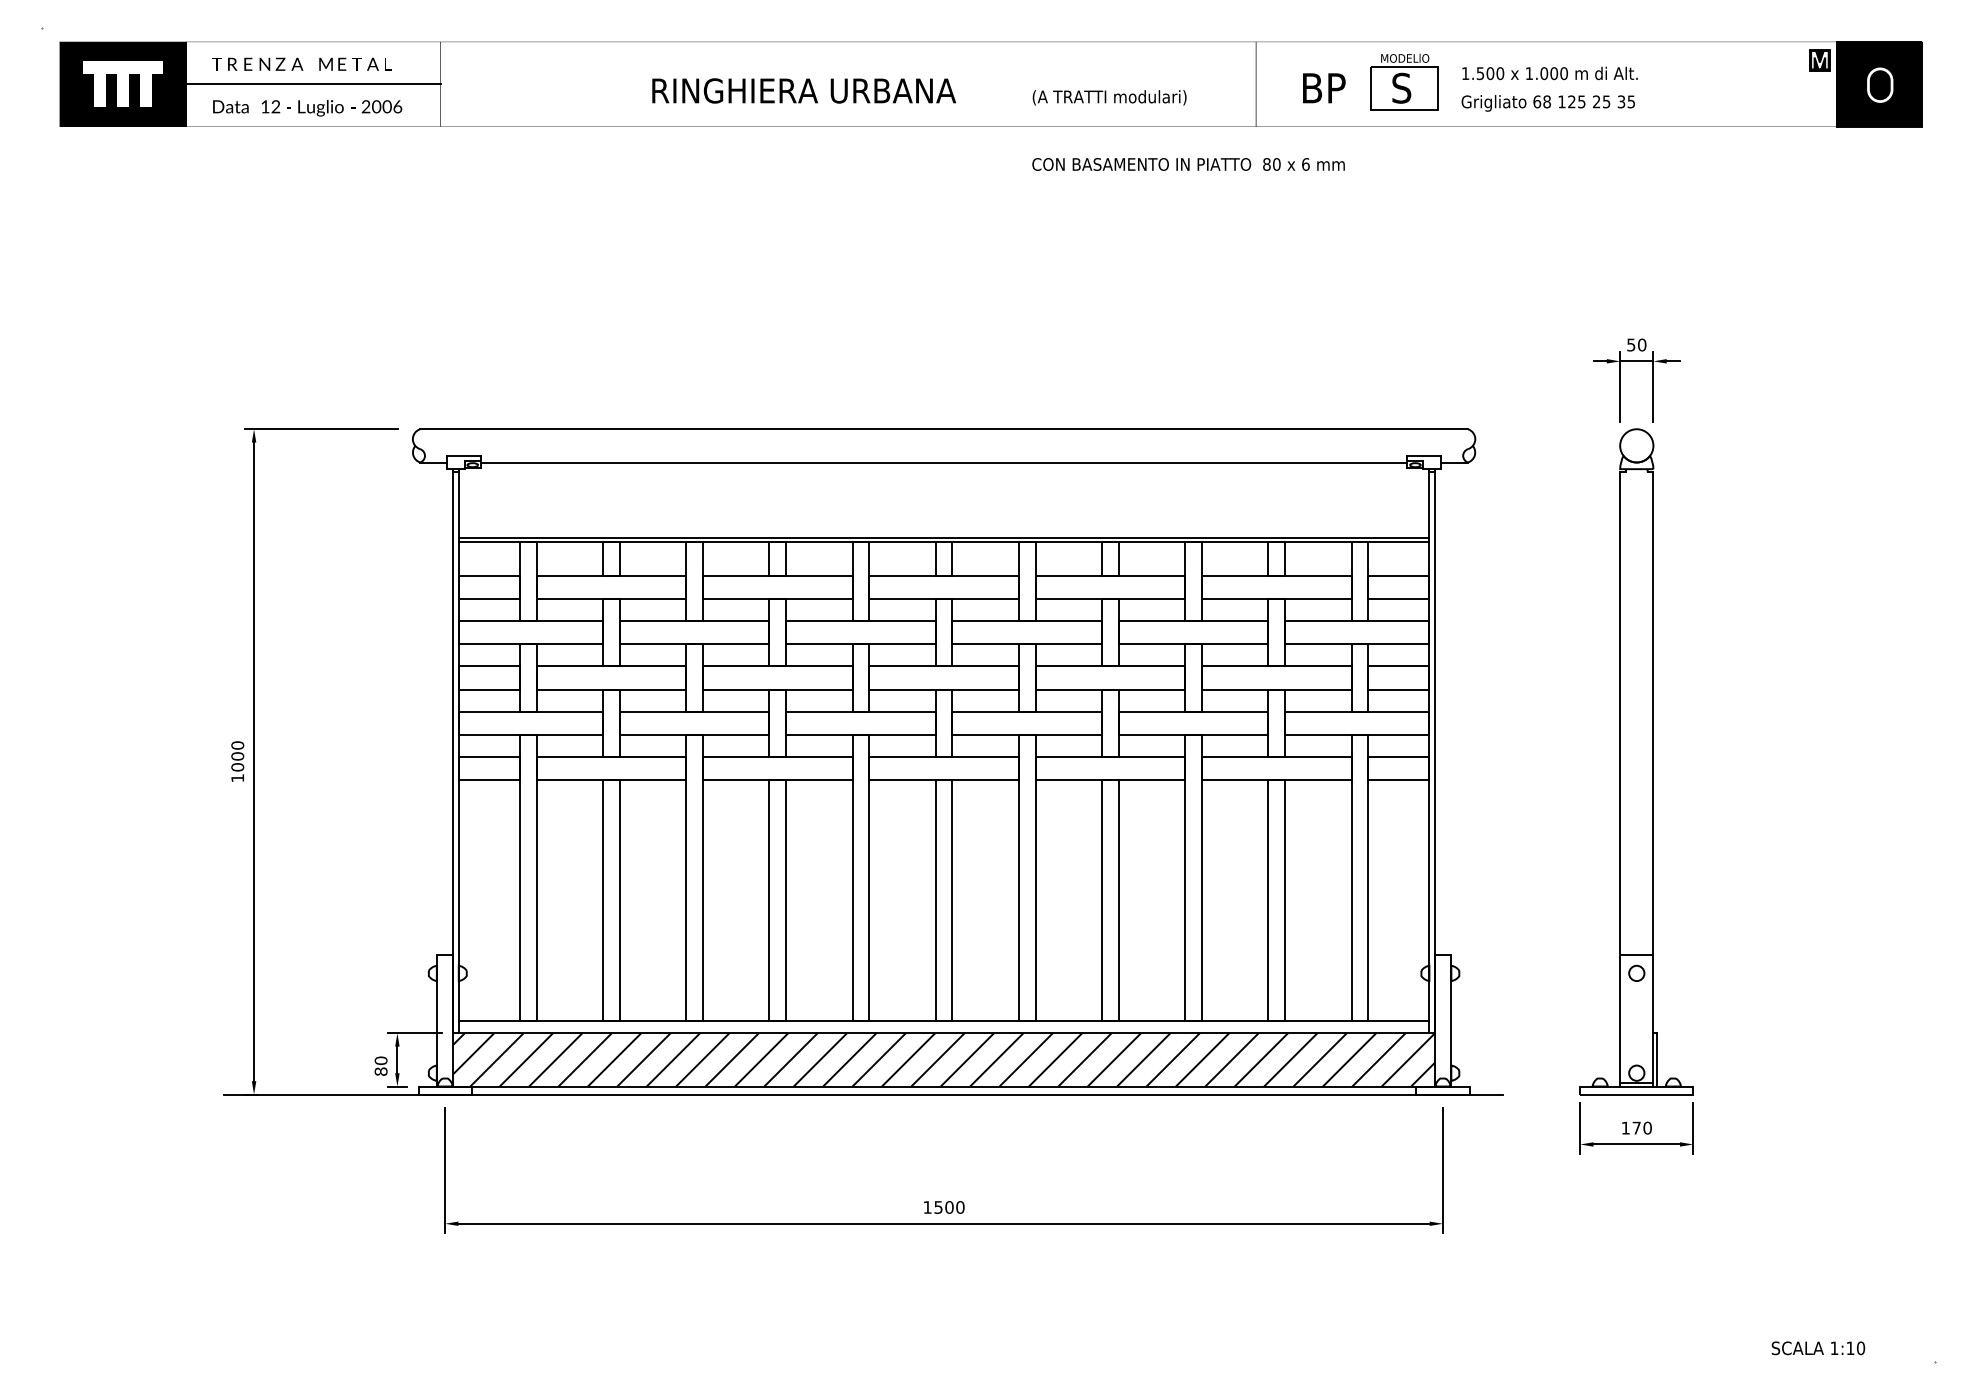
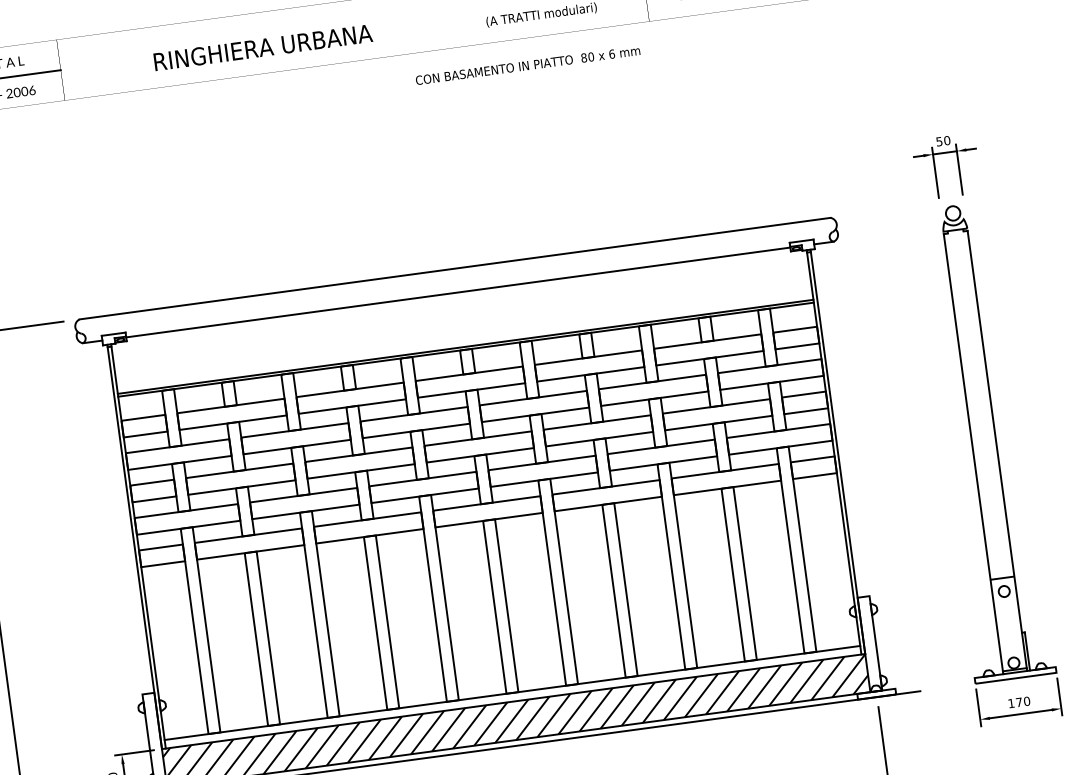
text: (804, 90) -> (263, 47), moved
text: (1188, 164) -> (527, 65), moved
circle: (1636, 445) -> (952, 213), size x0.6

